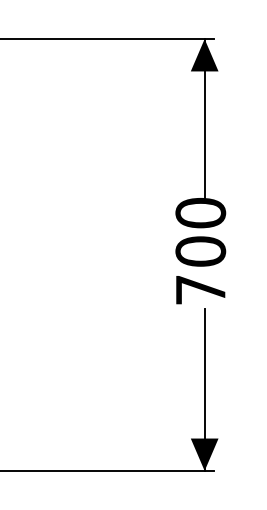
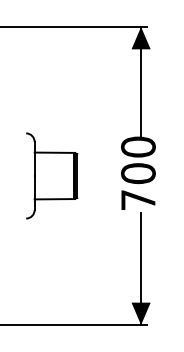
part: (76, 254) -> (52, 175), added

